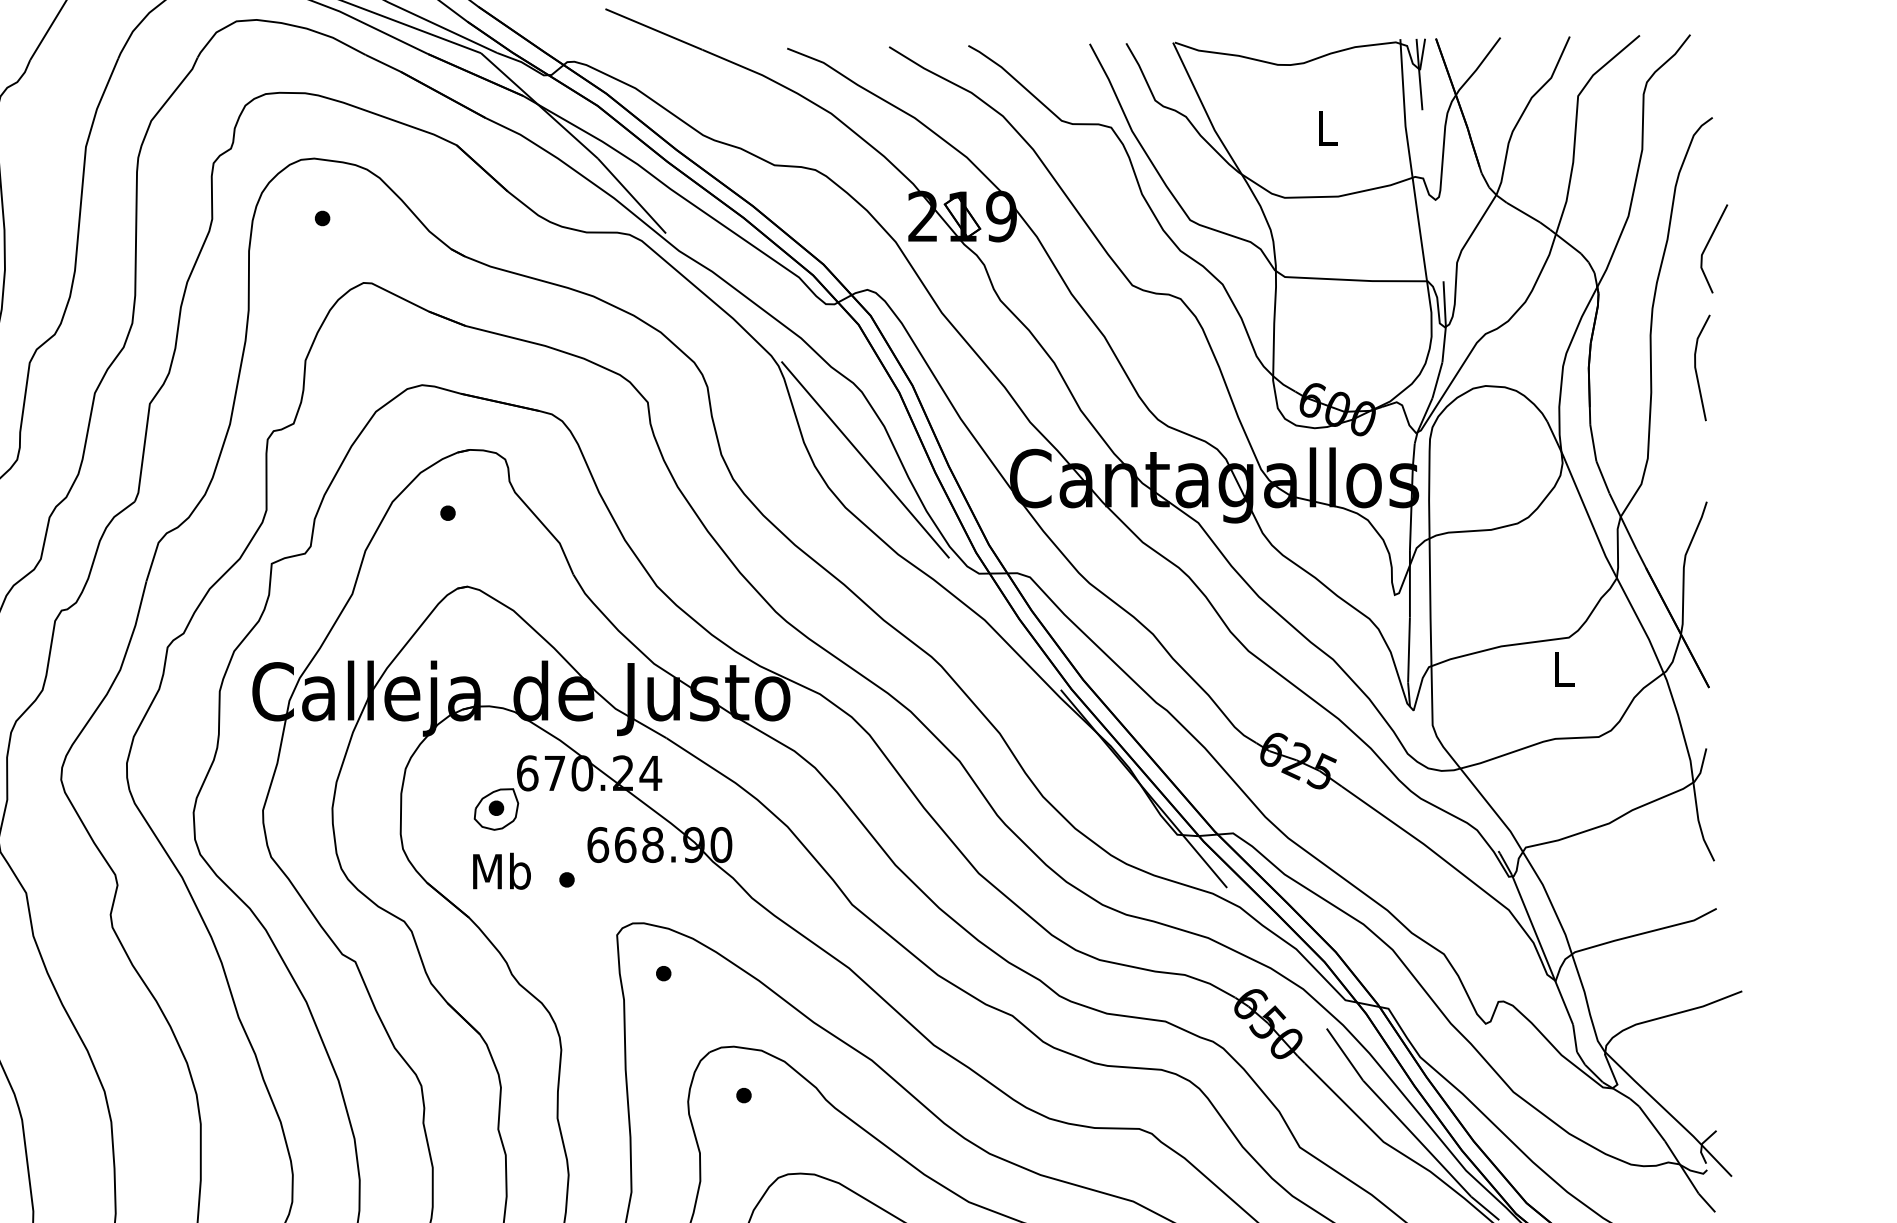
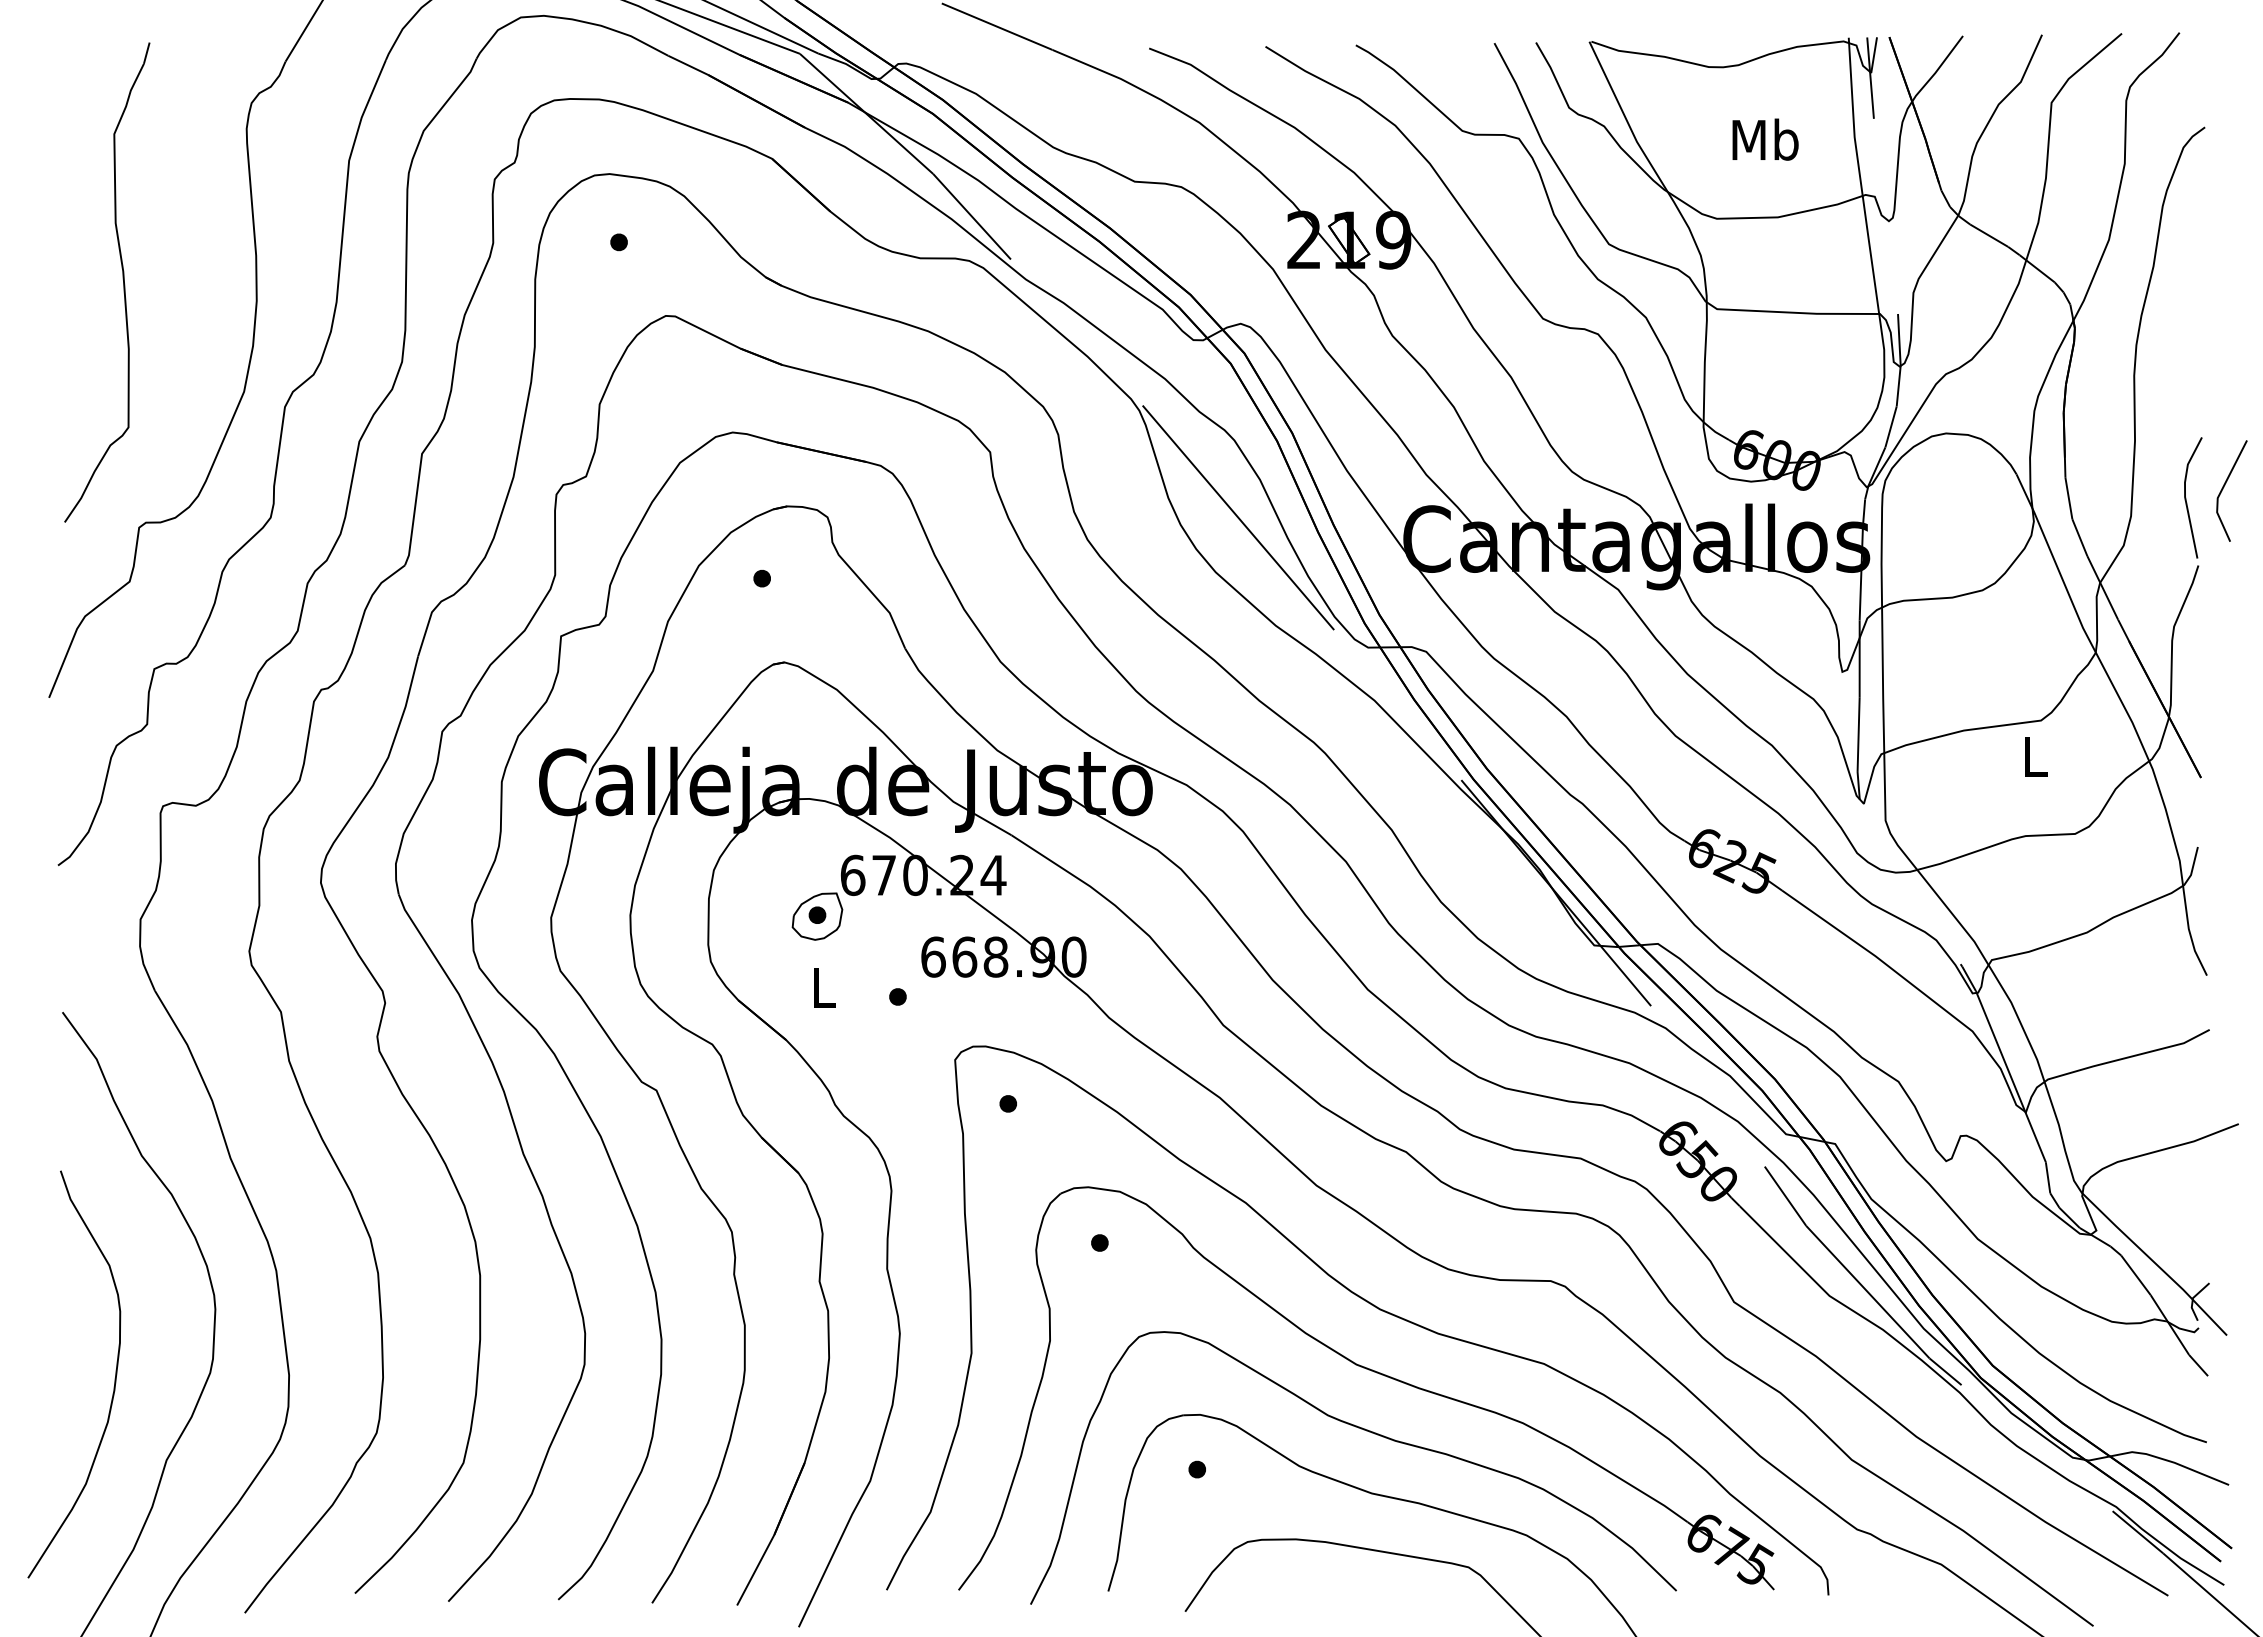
text: (1327, 128) -> (1765, 139), L -> Mb
line: (1707, 245) -> (2224, 487), moved
line: (1696, 367) -> (2186, 497), moved
text: (501, 871) -> (823, 987), Mb -> L

